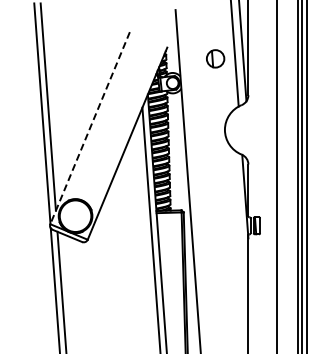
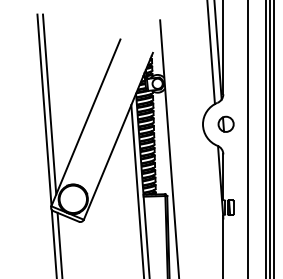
part: (215, 58) -> (226, 124), moved
line: (90, 128) -> (86, 123), dashed -> solid

